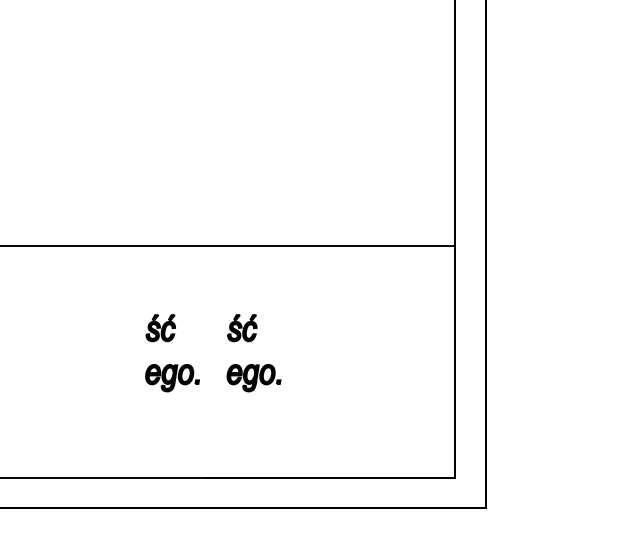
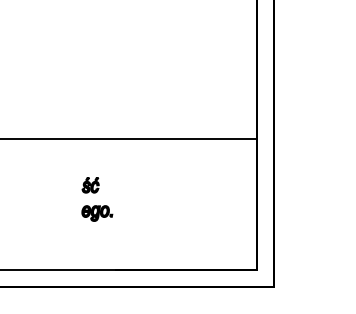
part: (254, 353) -> (143, 199), removed

